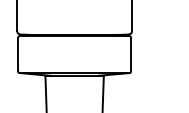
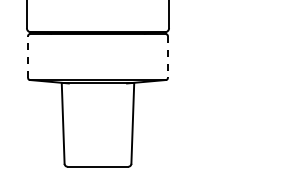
line: (18, 54) -> (28, 57), solid -> dashed
line: (130, 54) -> (167, 57), solid -> dashed

